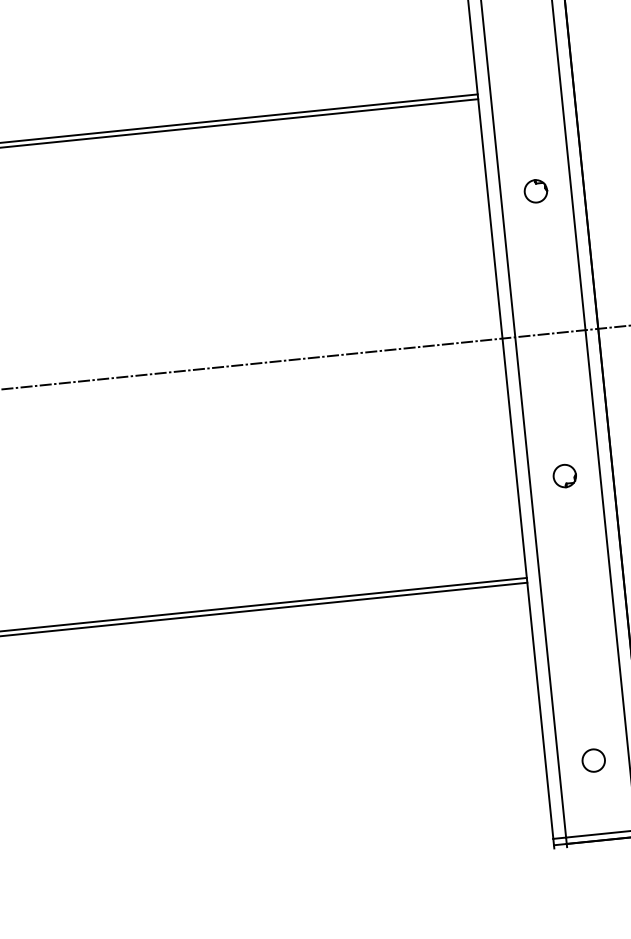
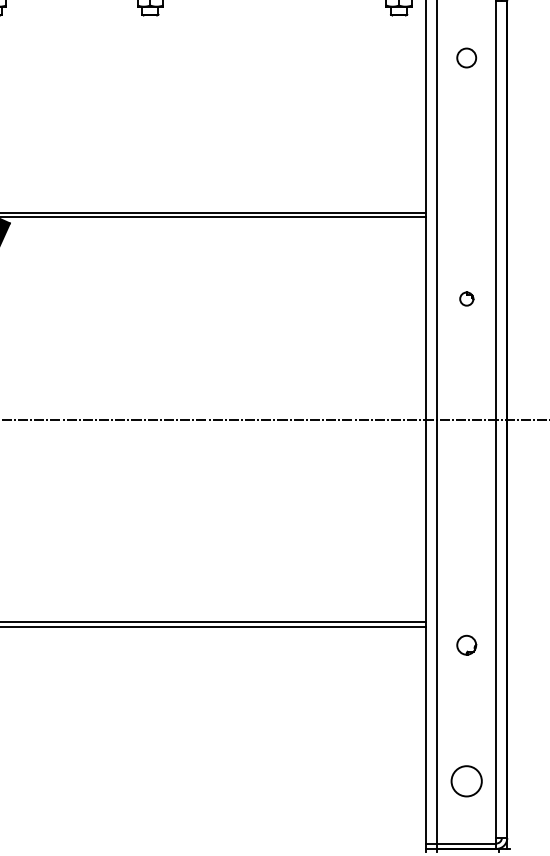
part: (535, 190) -> (466, 298), size x0.7
part: (564, 475) -> (466, 644), moved
circle: (593, 759) -> (466, 780), size x1.6

